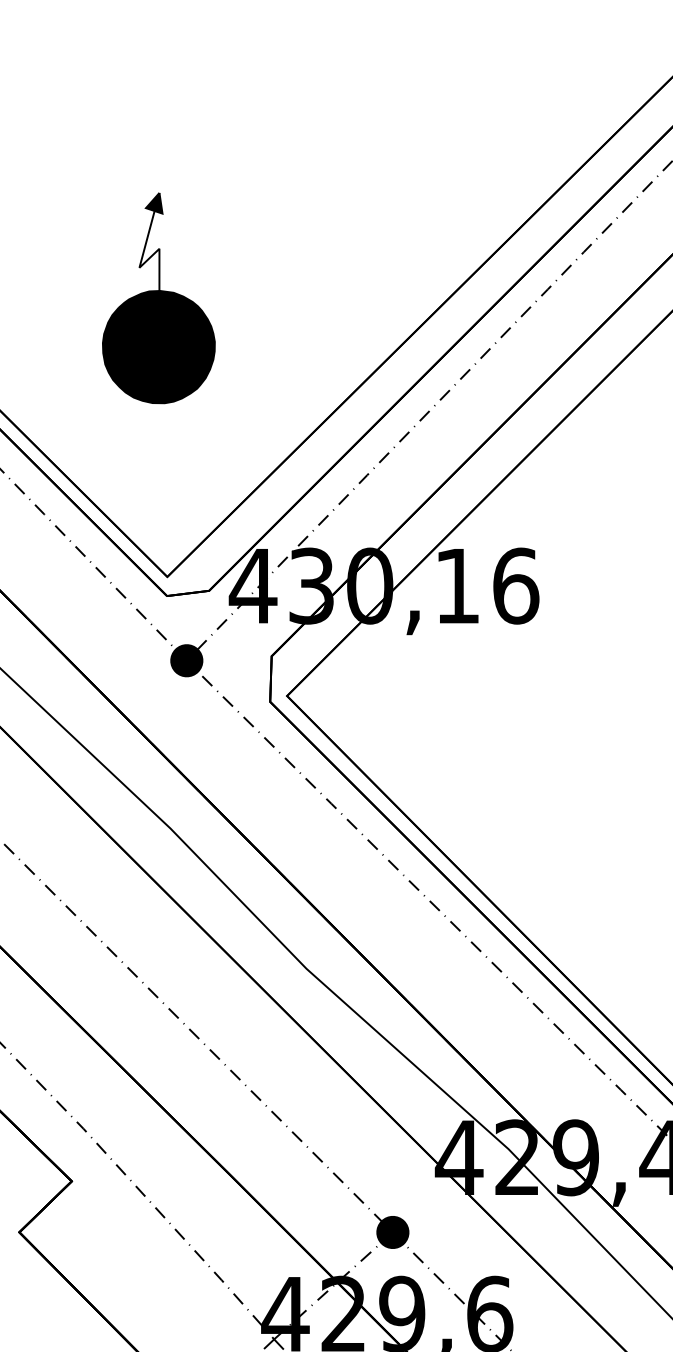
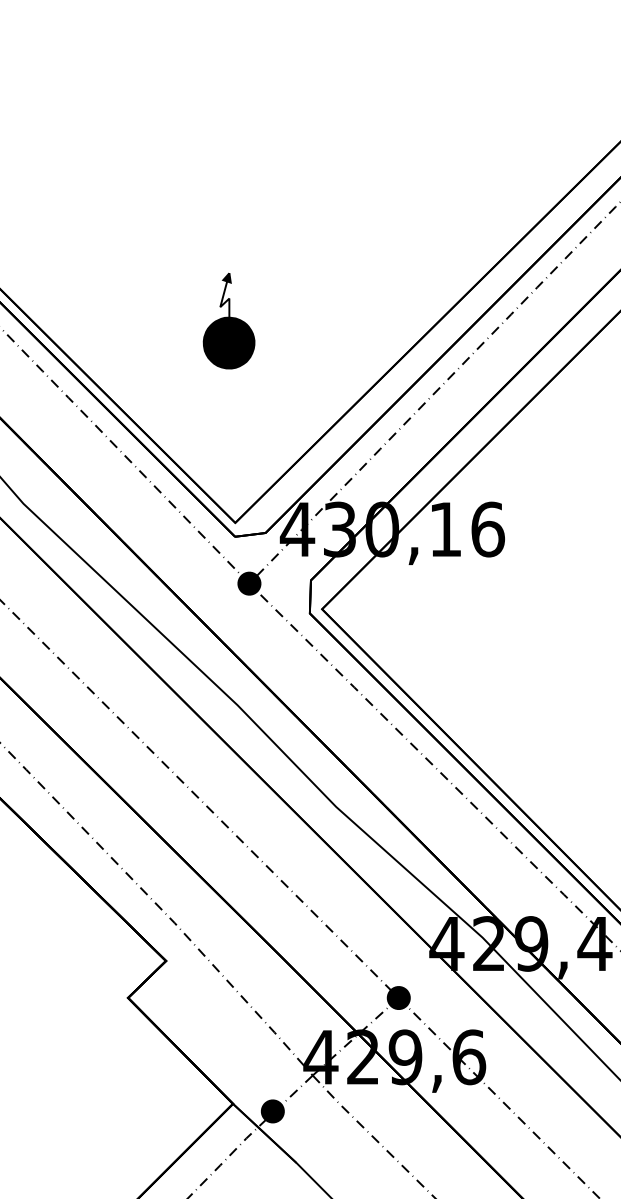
part: (157, 297) -> (228, 320), size x0.62

